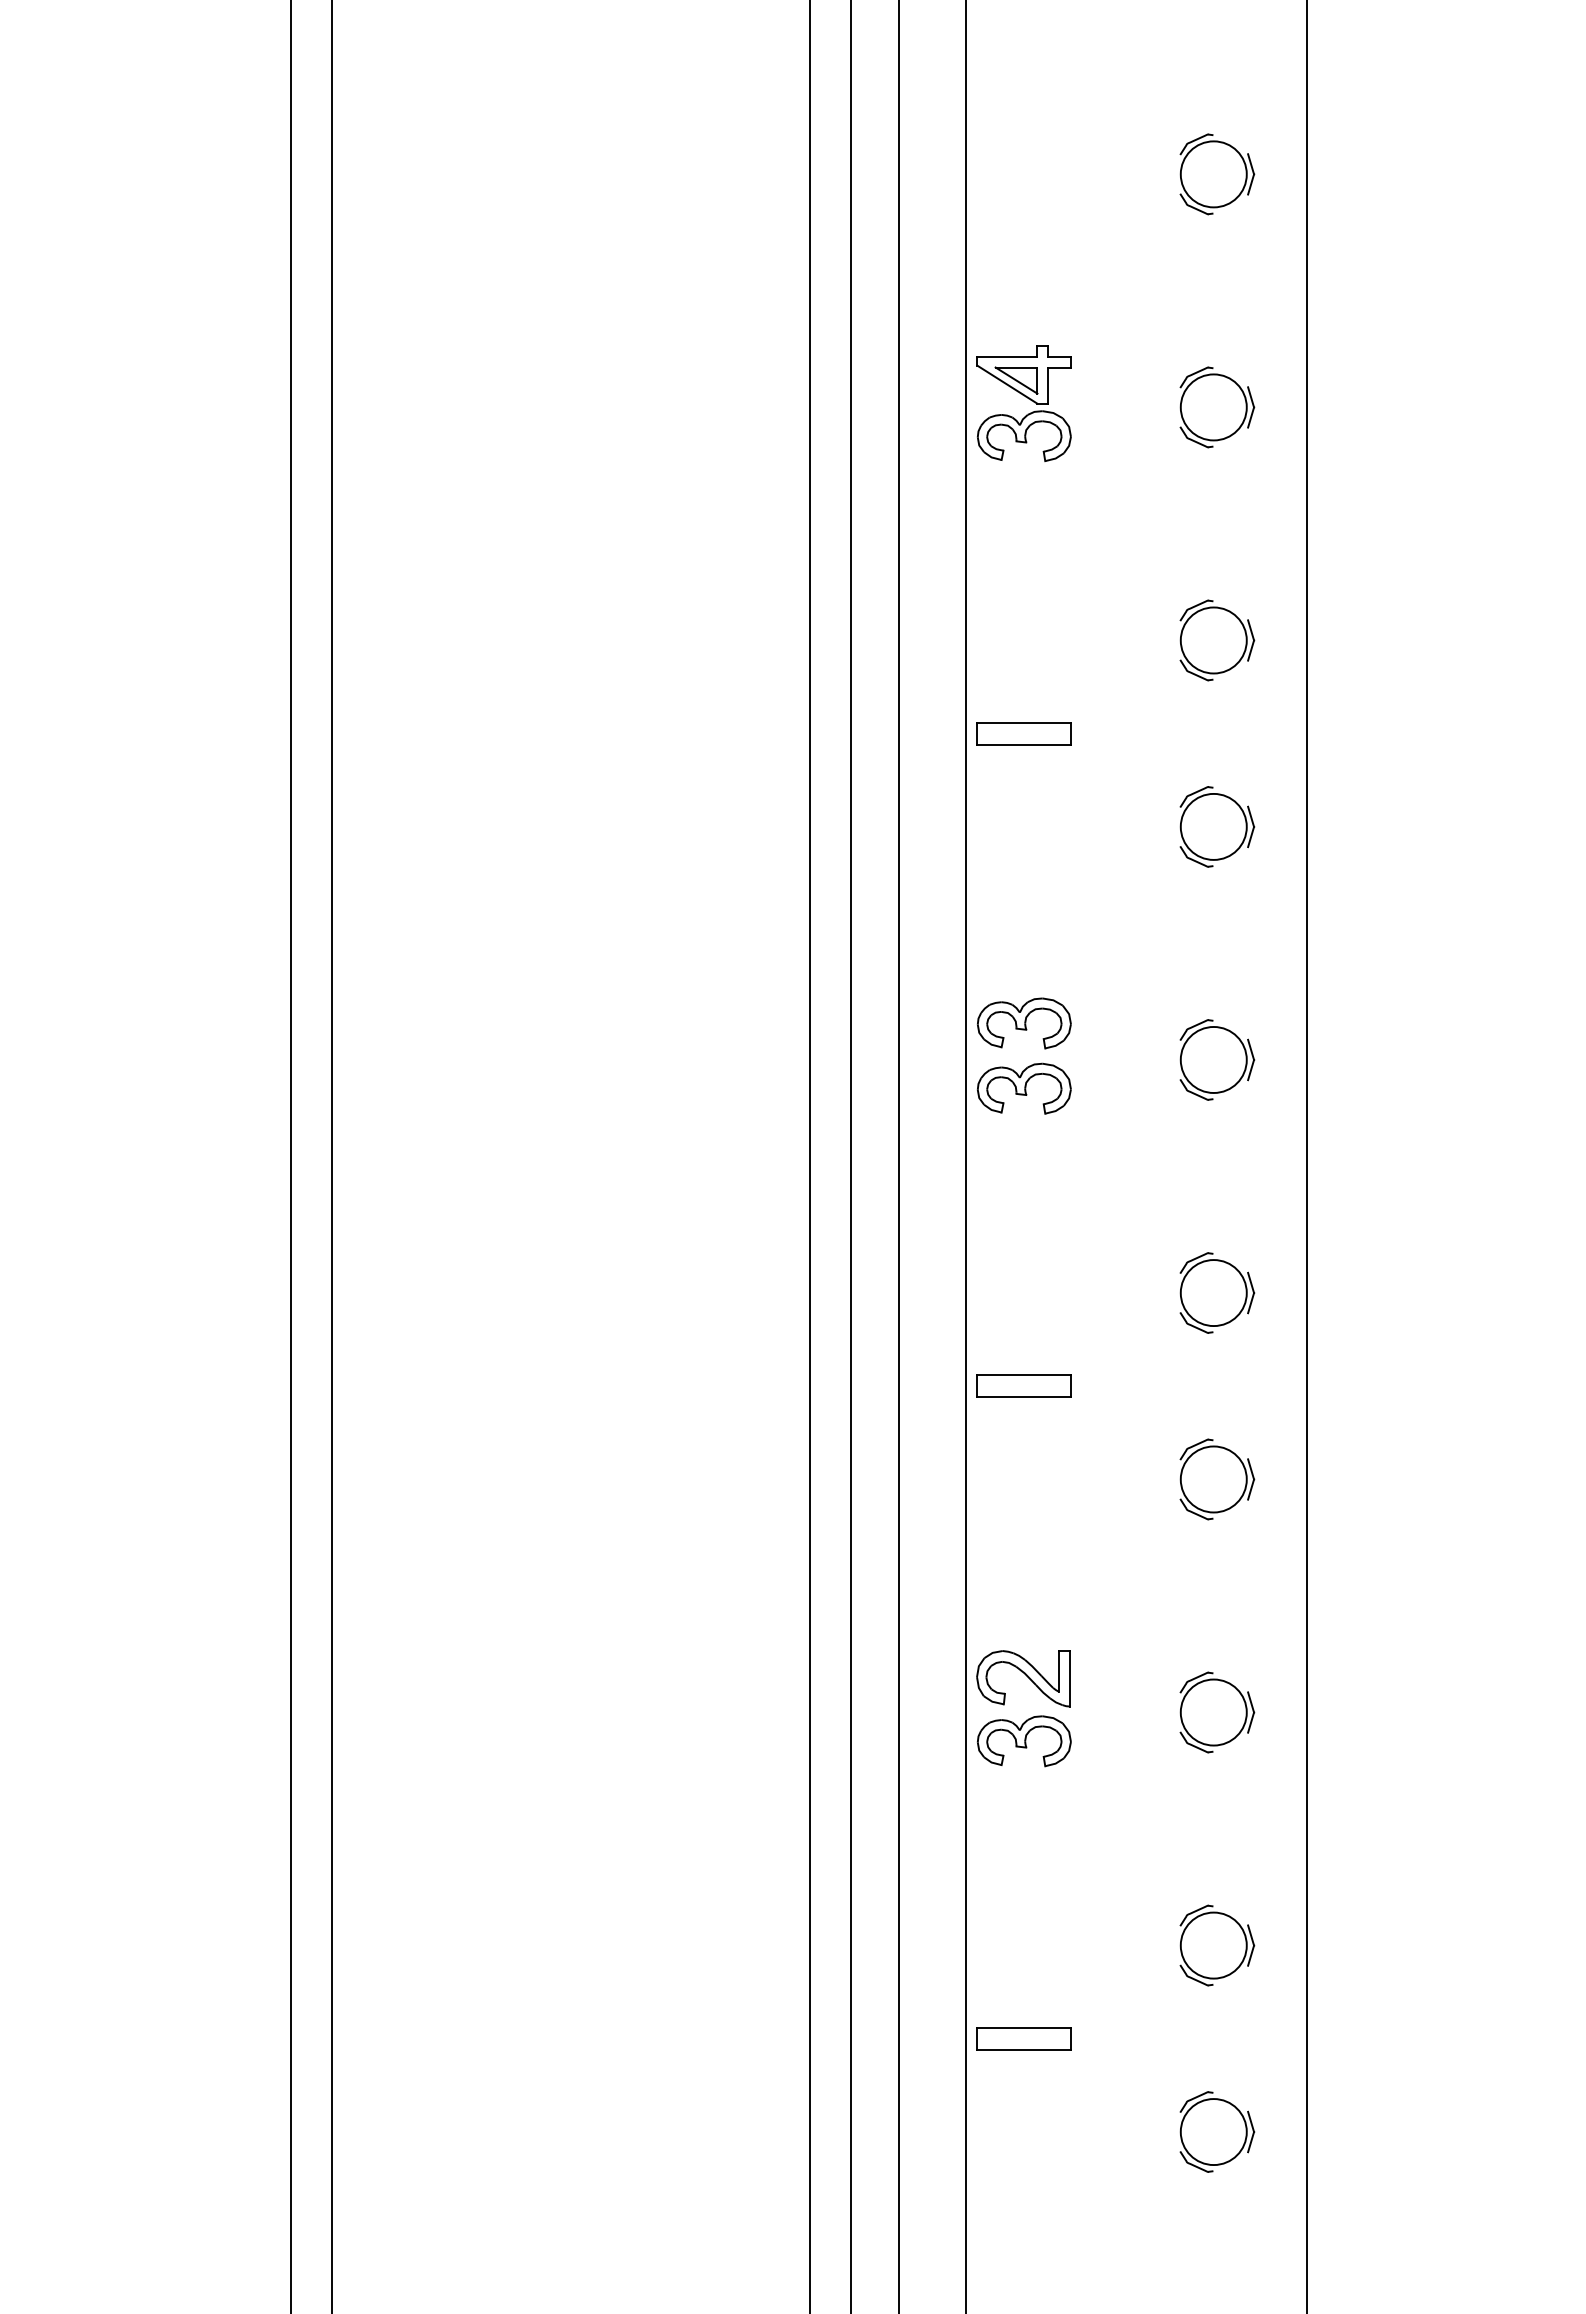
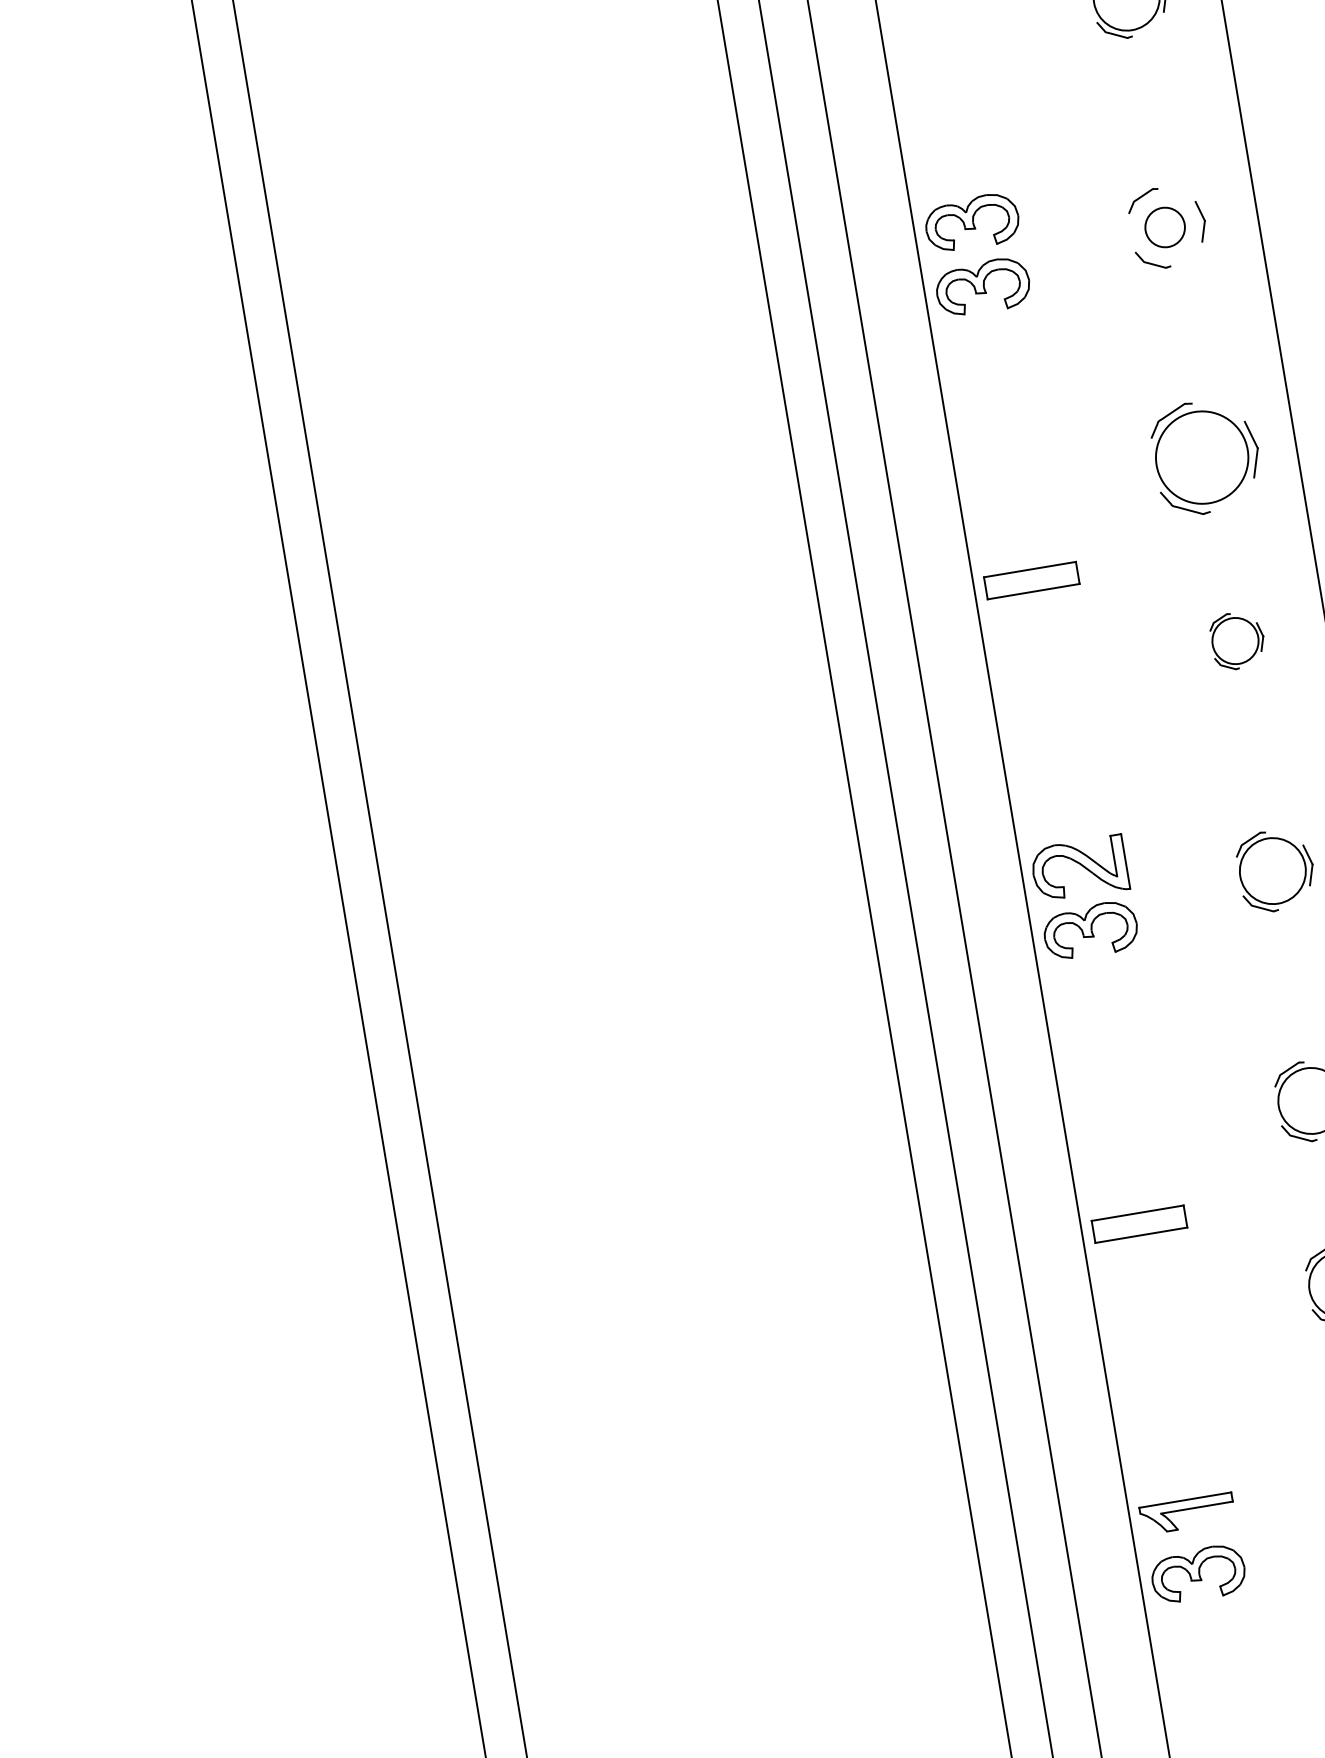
circle: (1213, 1059) -> (1164, 227), size x0.6
part: (1217, 1292) -> (1207, 456), size x1.4
part: (1217, 1479) -> (1238, 640), size x0.7

